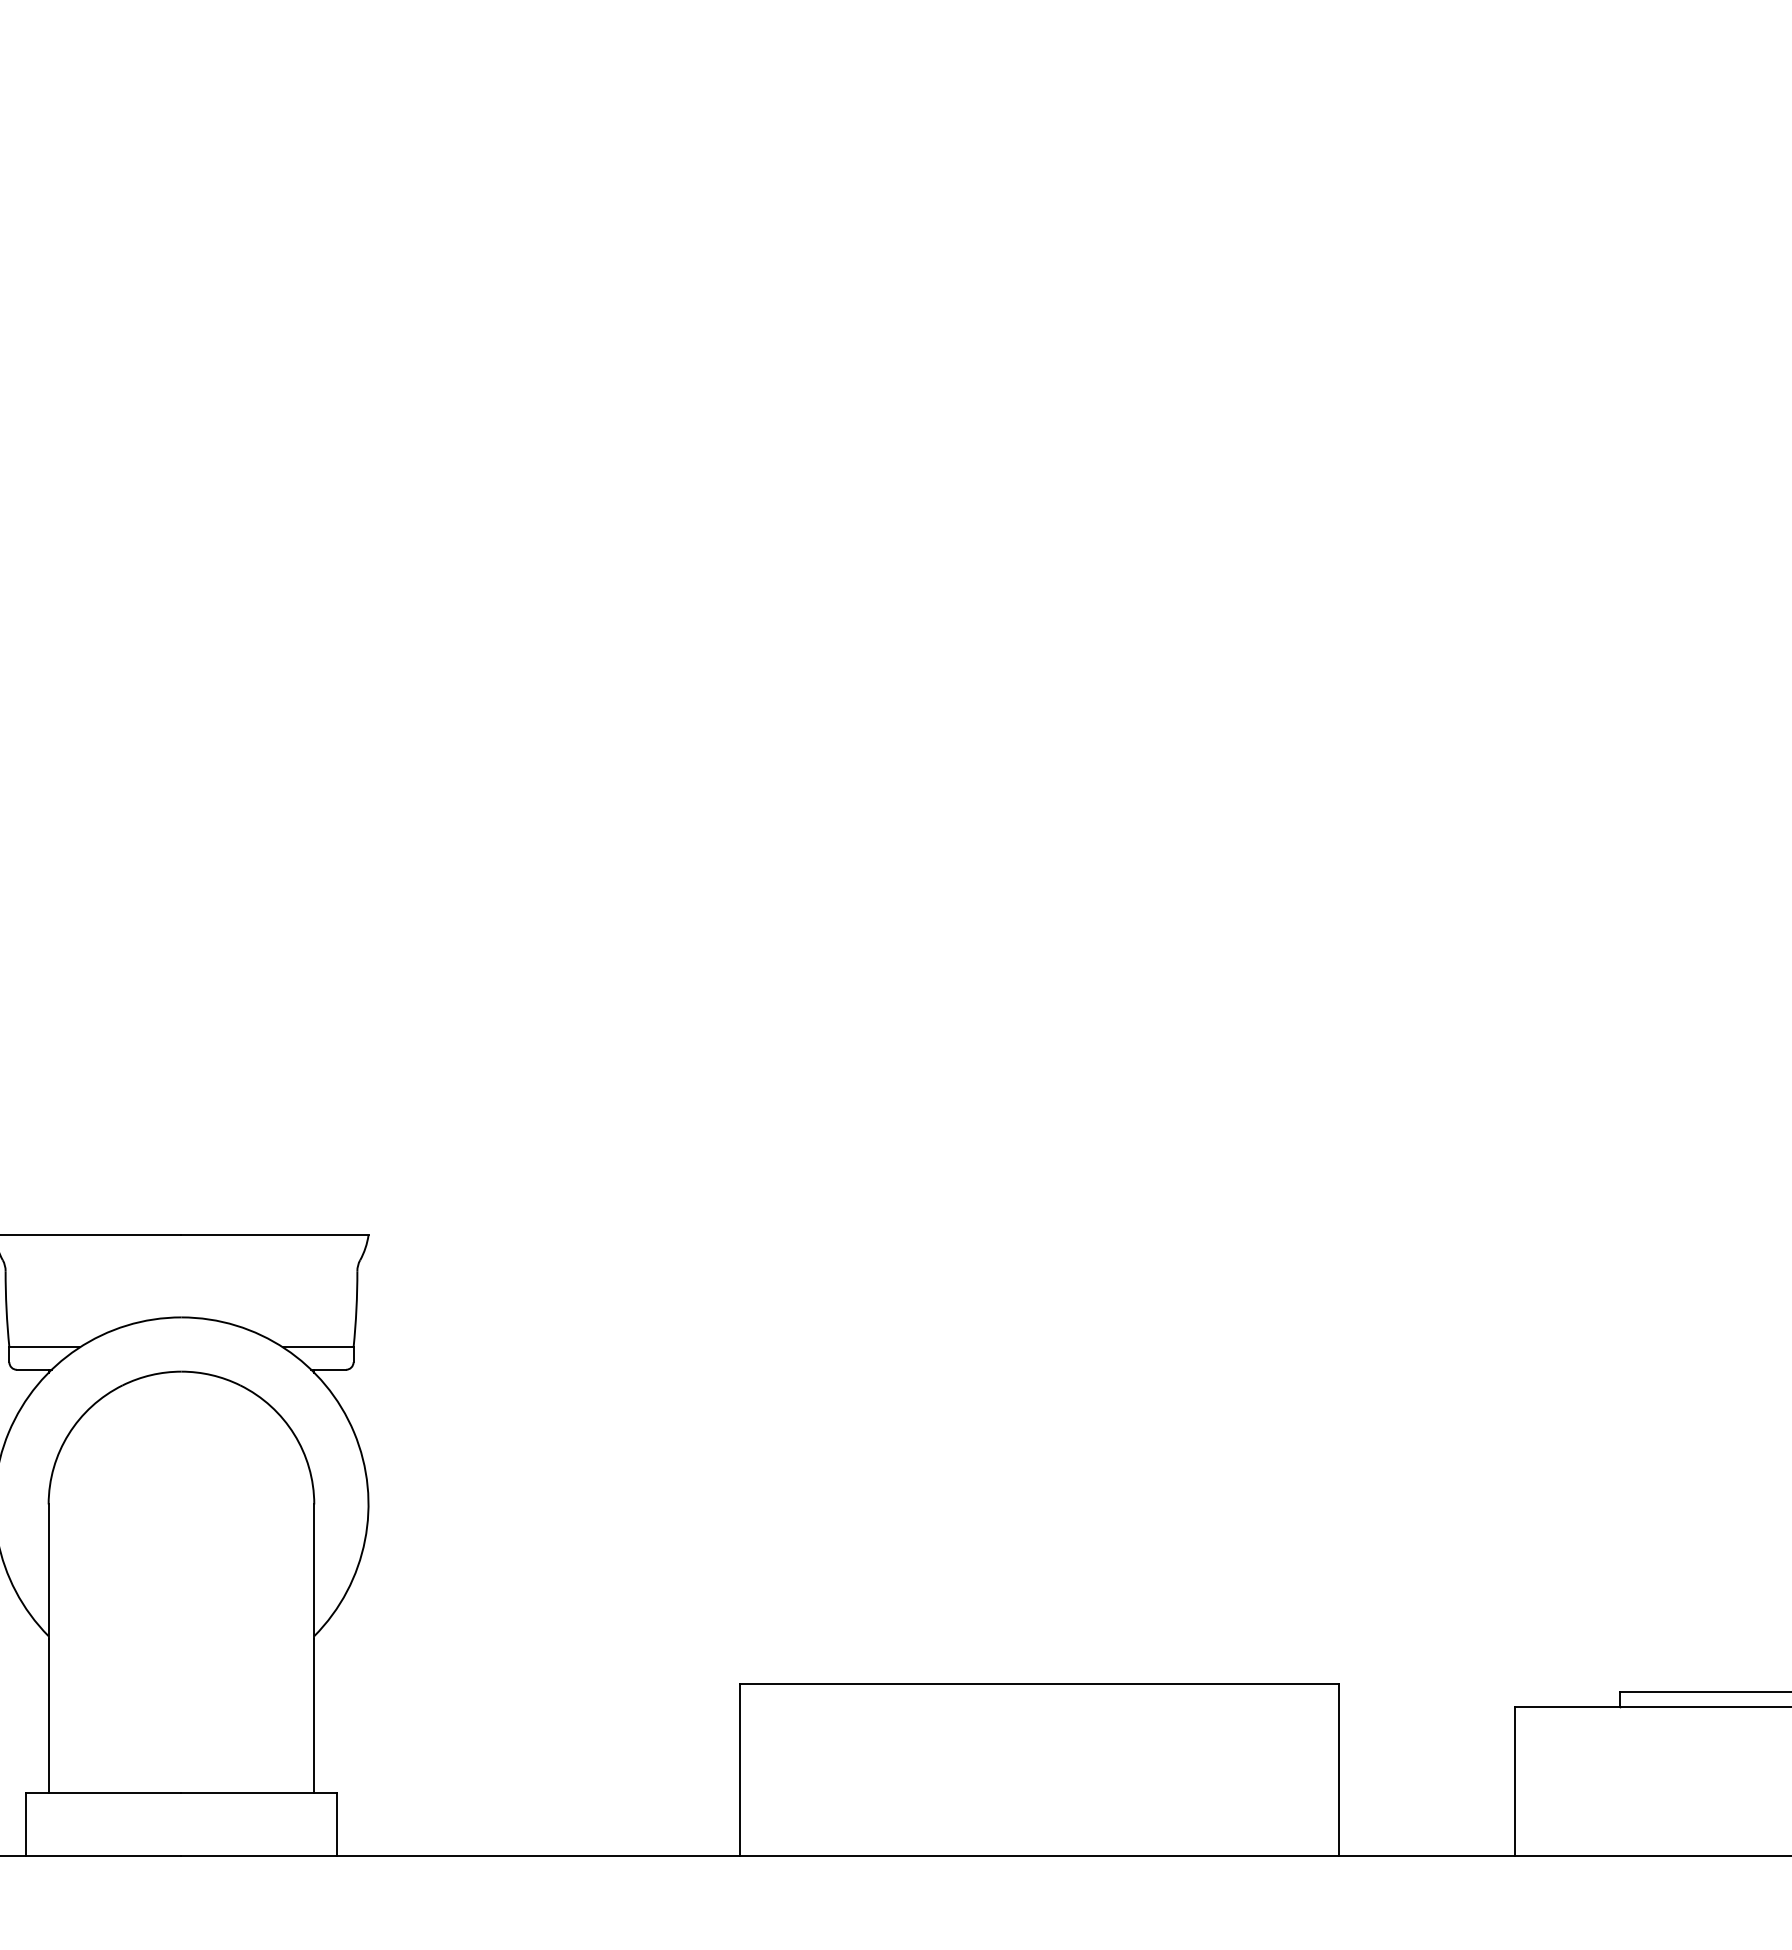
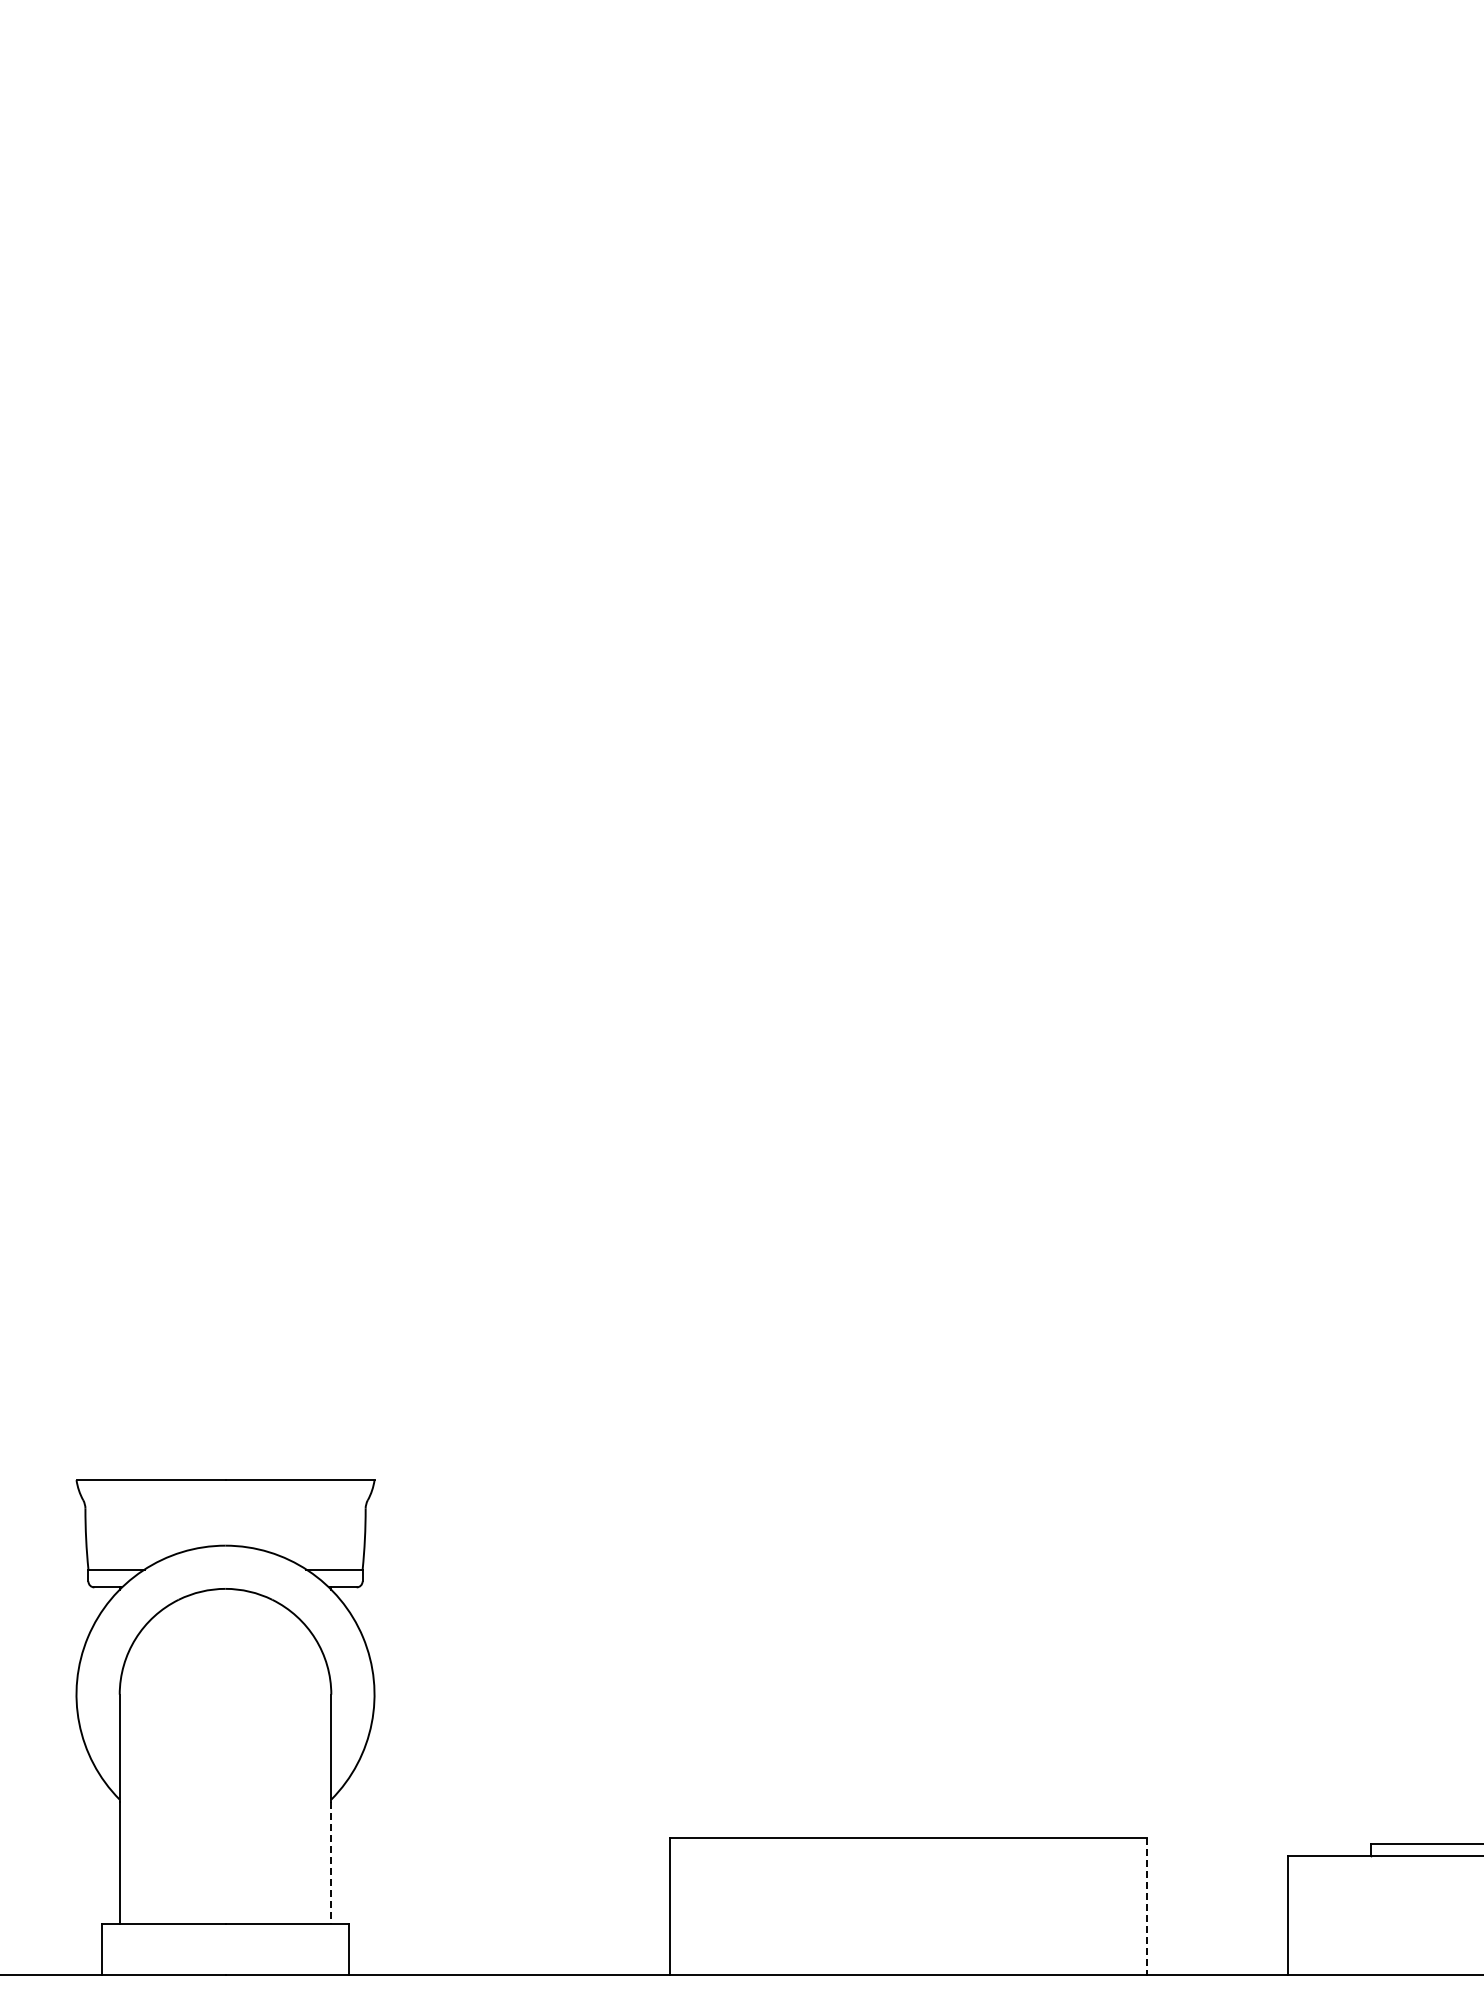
line: (314, 1716) -> (331, 1863), solid -> dashed
line: (1338, 1770) -> (1147, 1906), solid -> dashed

